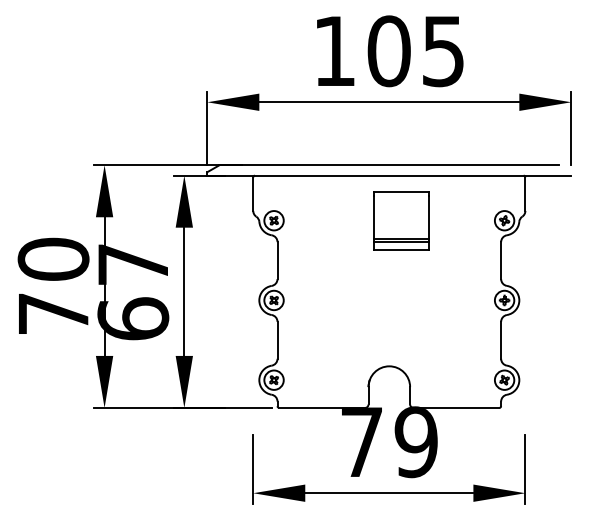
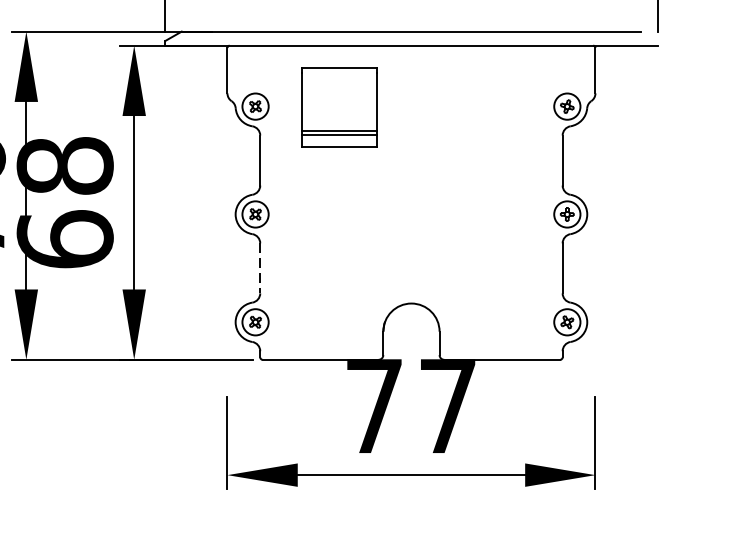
part: (401, 220) -> (340, 106), moved
text: (133, 264) -> (65, 165), 67 -> 68
line: (277, 340) -> (260, 268), solid -> dashed
text: (415, 442) -> (446, 406), 79 -> 77

